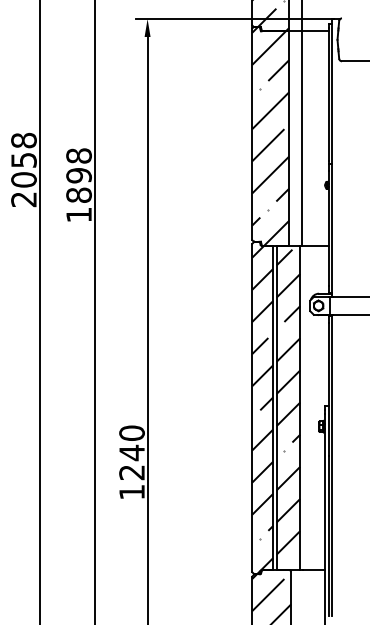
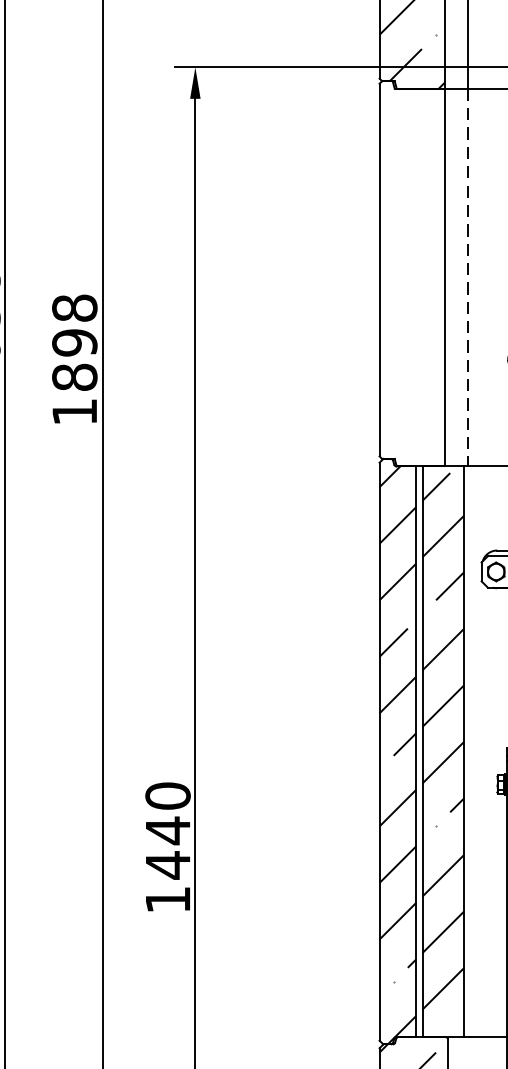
hatch: (270, 135) -> (411, 272), removed
line: (302, 139) -> (467, 279), solid -> dashed
text: (131, 472) -> (167, 865), 1240 -> 1440

